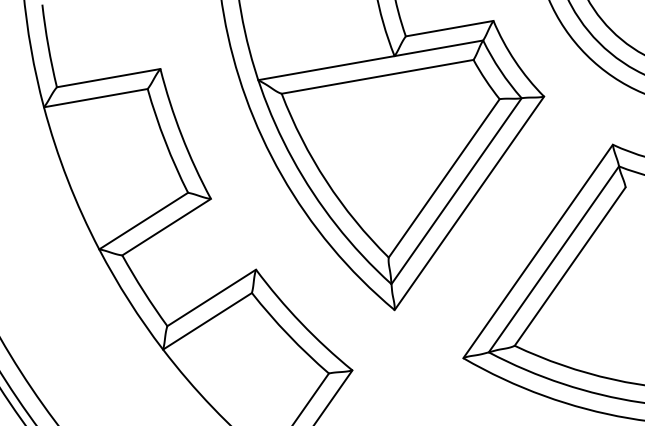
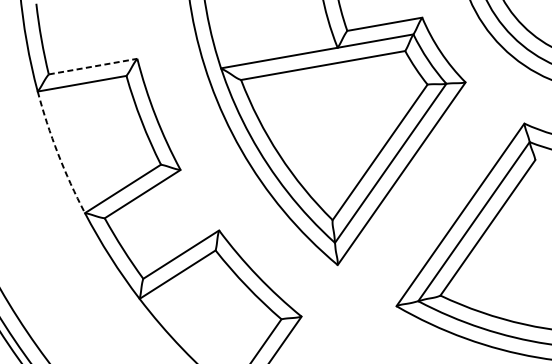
line: (108, 78) -> (92, 66), solid -> dashed
arc: (67, 179) -> (57, 153), solid -> dashed

